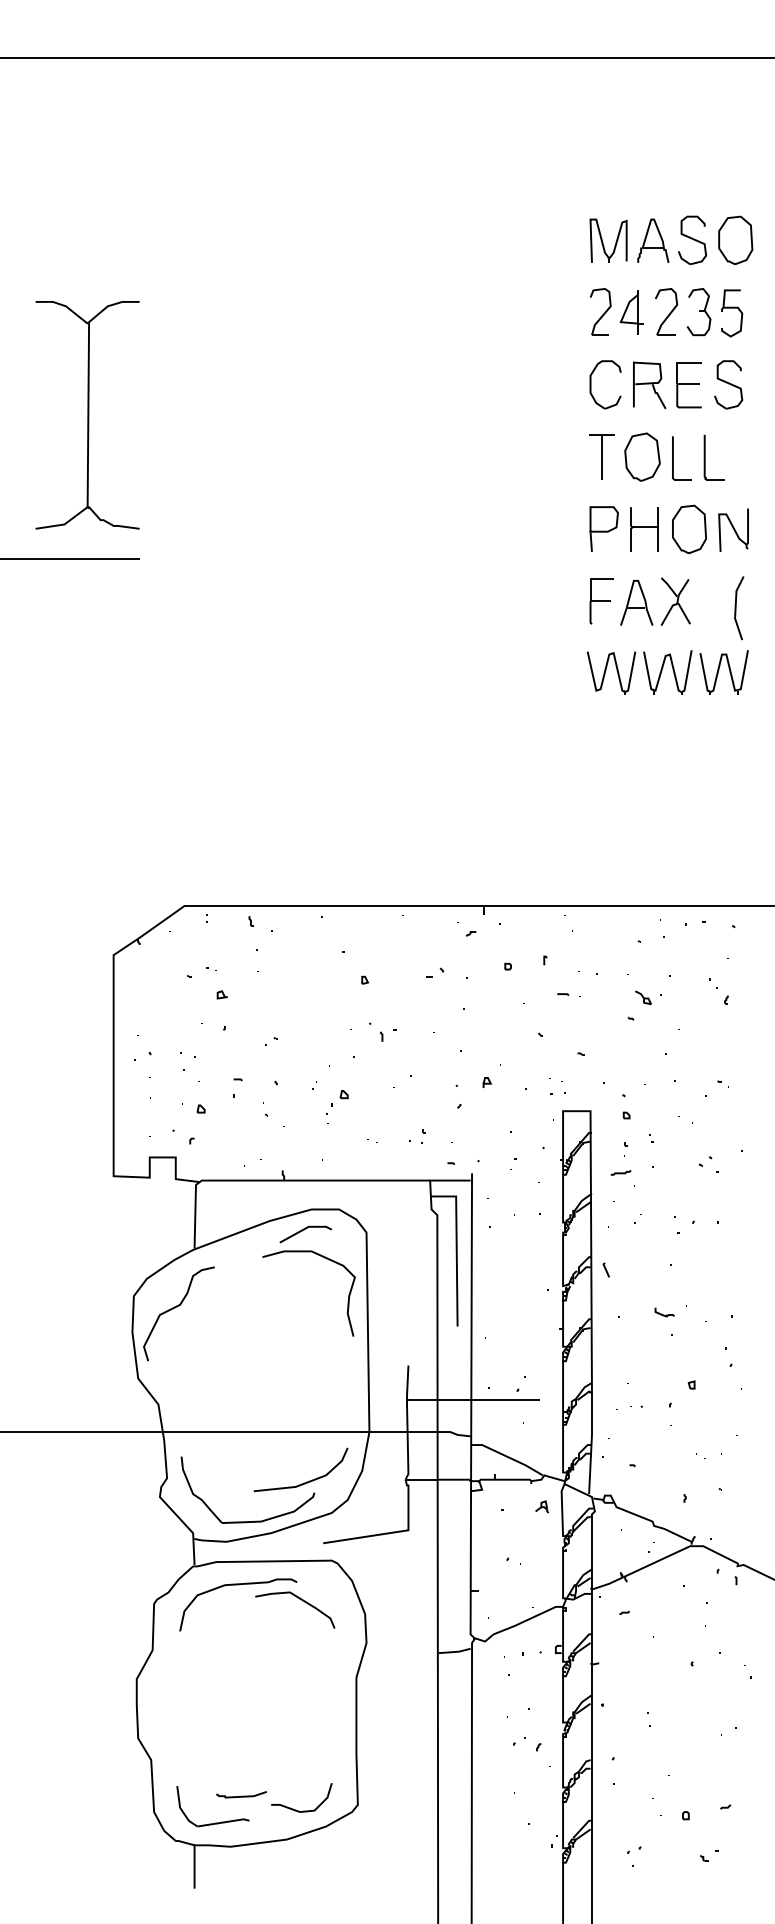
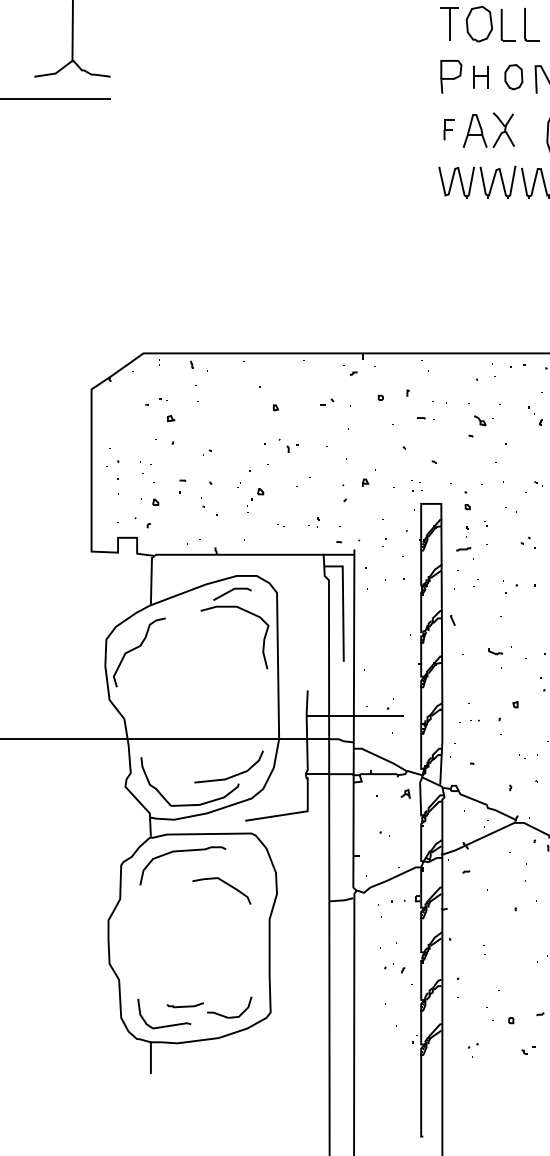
part: (644, 529) -> (480, 77), size x0.7
part: (689, 529) -> (513, 77), size x0.7
part: (601, 601) -> (449, 130), size x0.6
curve: (302, 1601) -> (227, 884), moved

